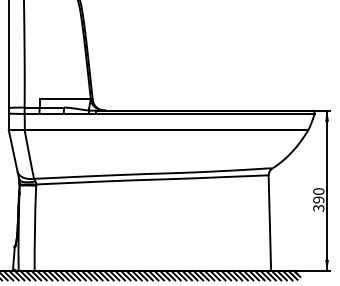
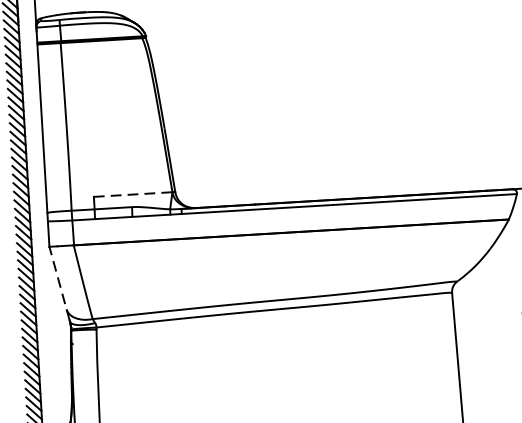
line: (65, 99) -> (133, 194), solid -> dashed
line: (13, 154) -> (58, 283), solid -> dashed

